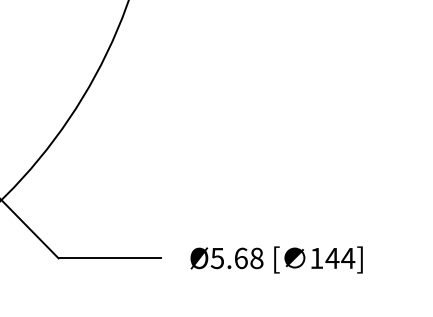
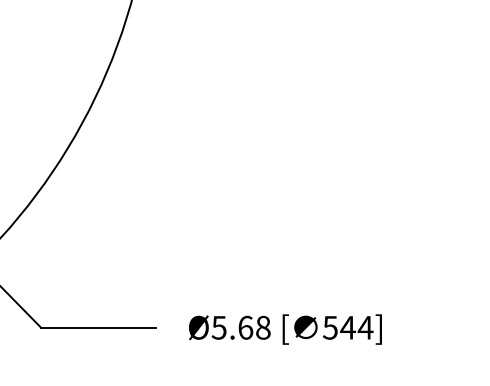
text: (315, 258) -> (329, 327), 144] -> 544]

